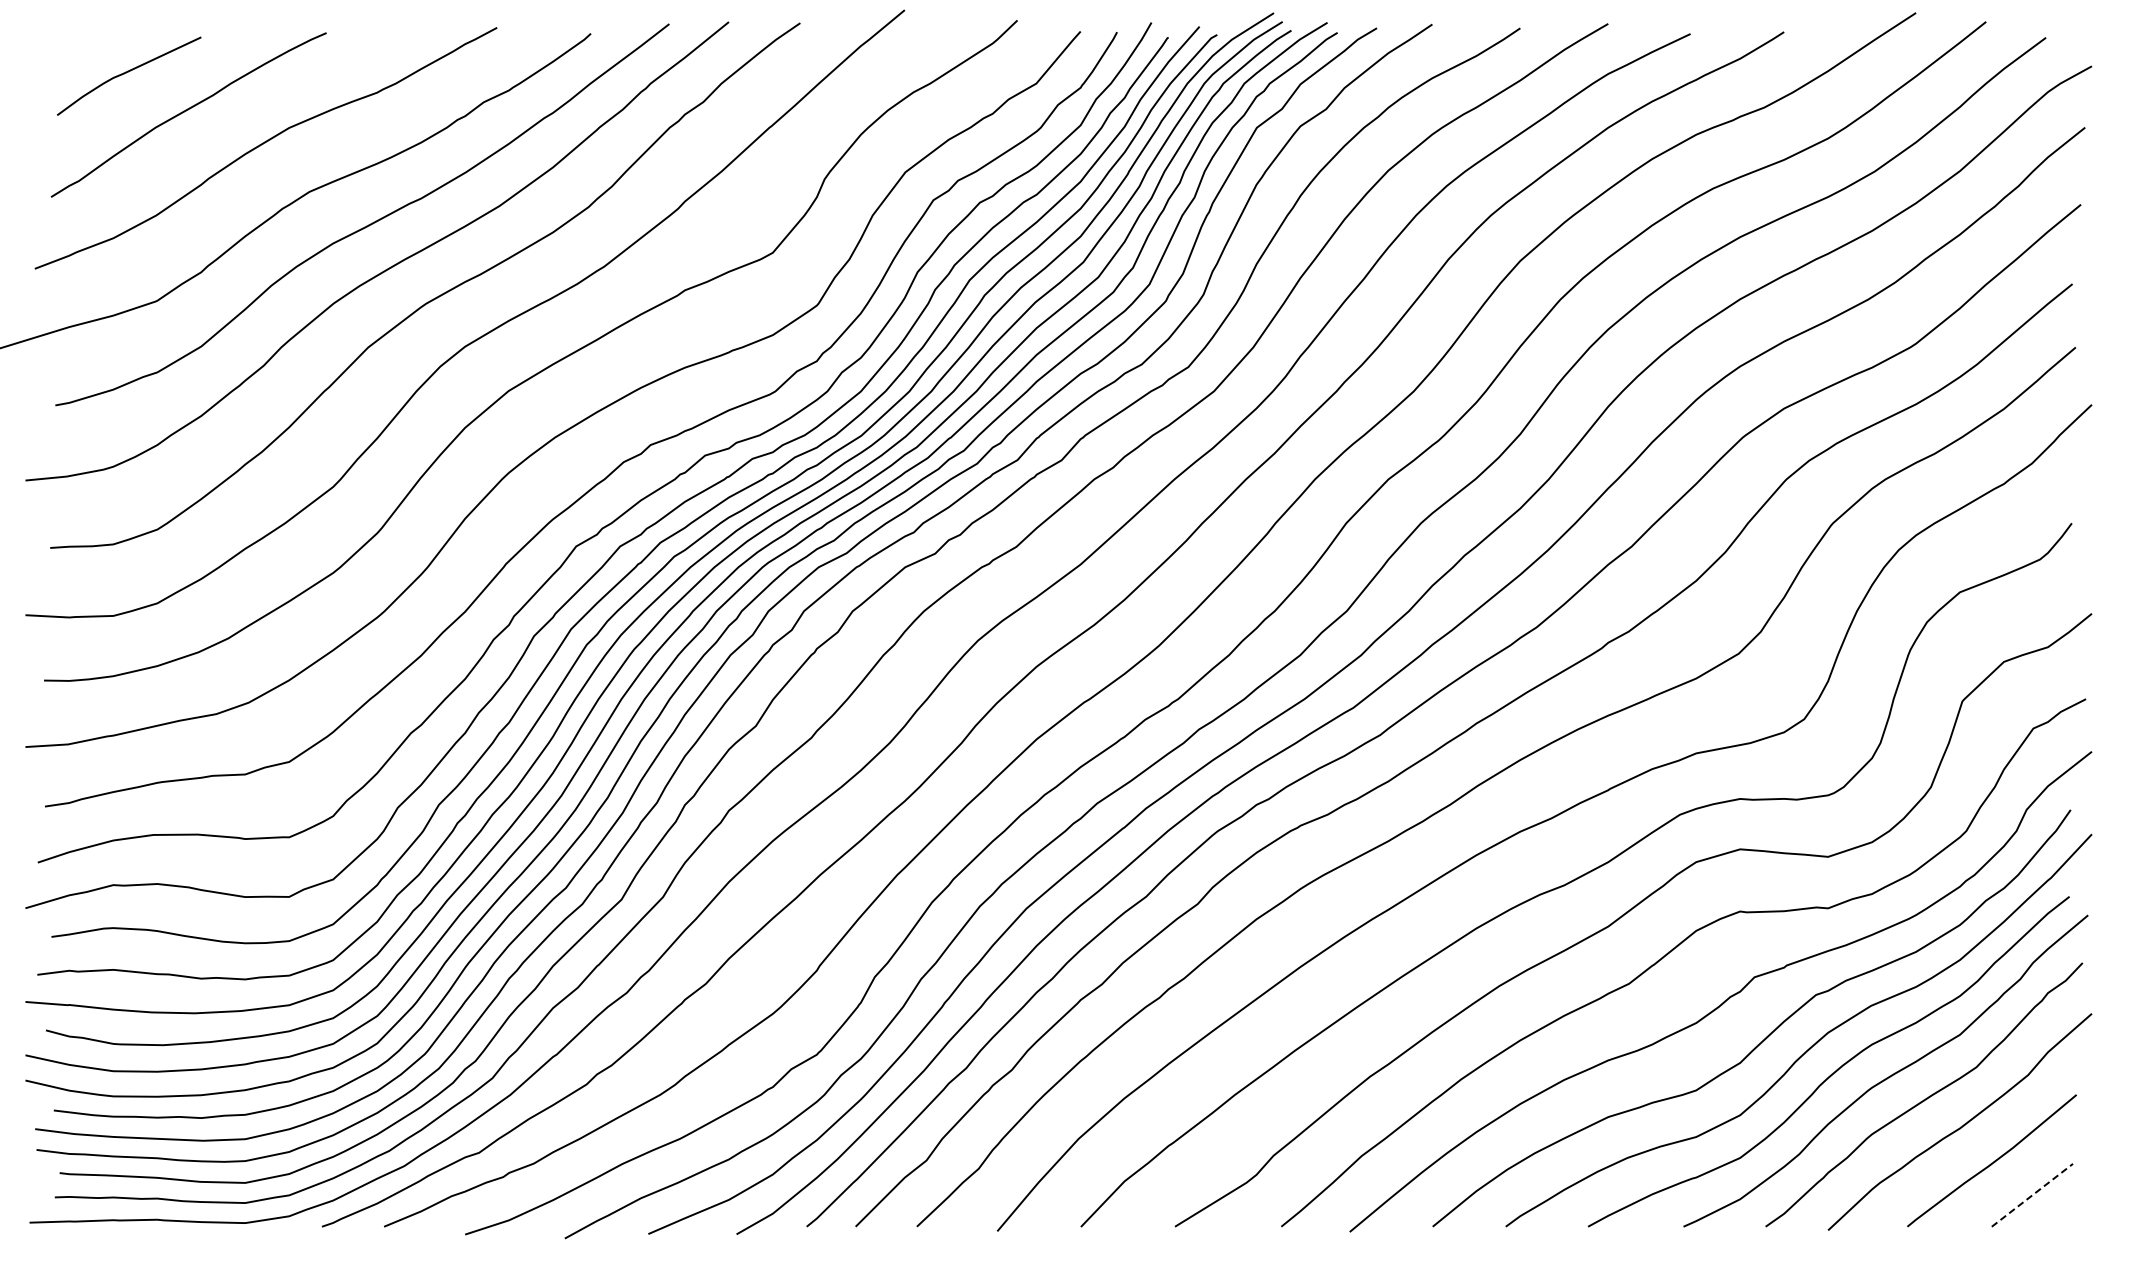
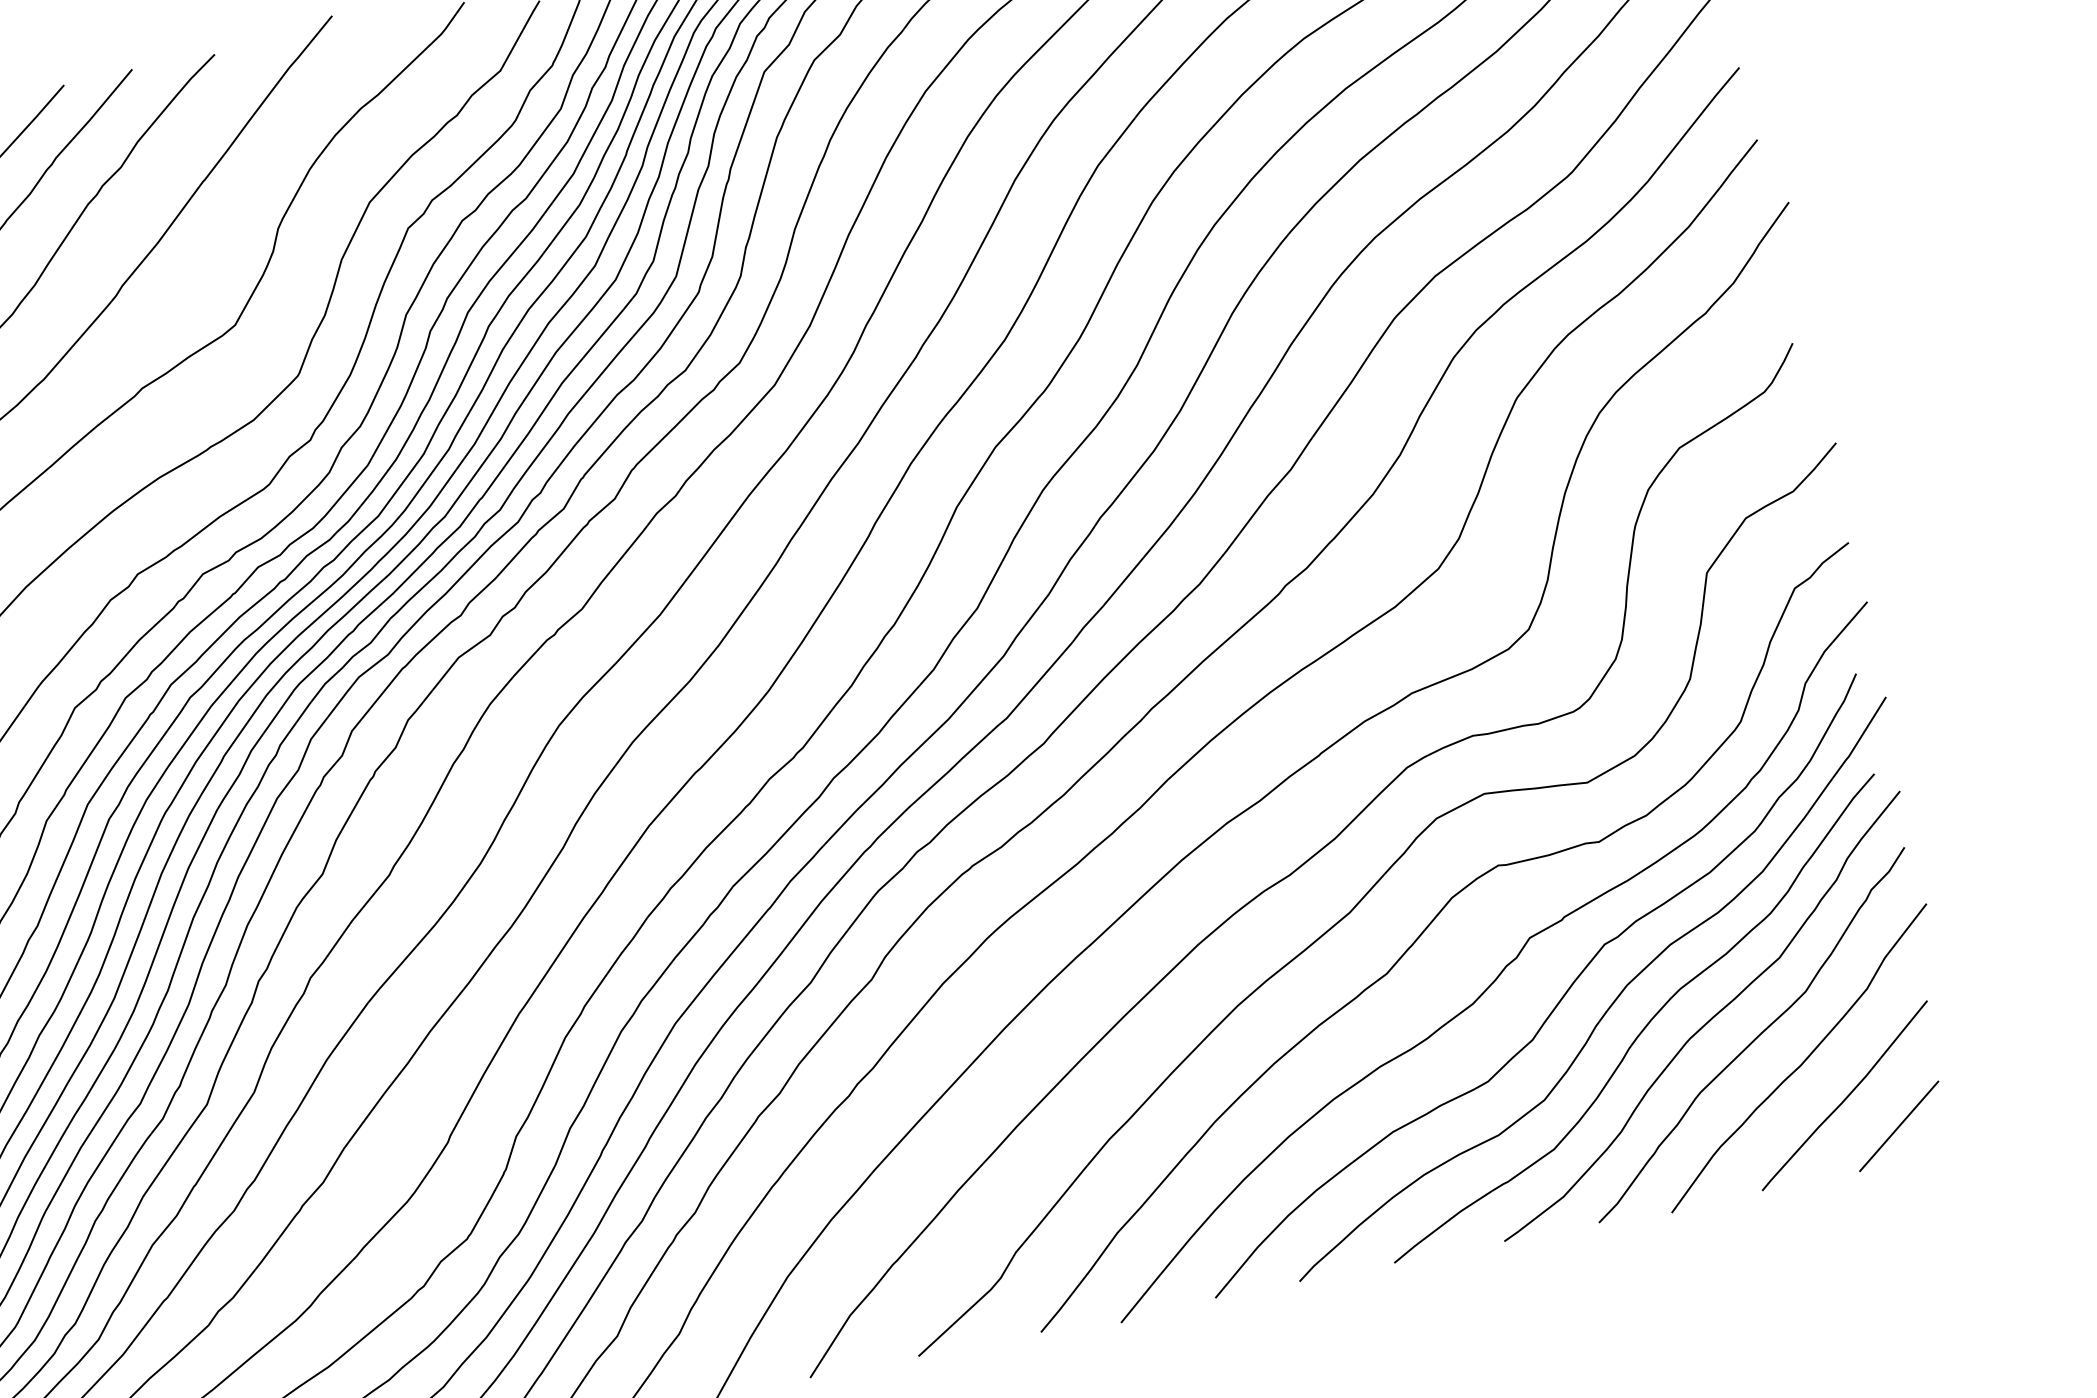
line: (2032, 1195) -> (1899, 1126), dashed -> solid

